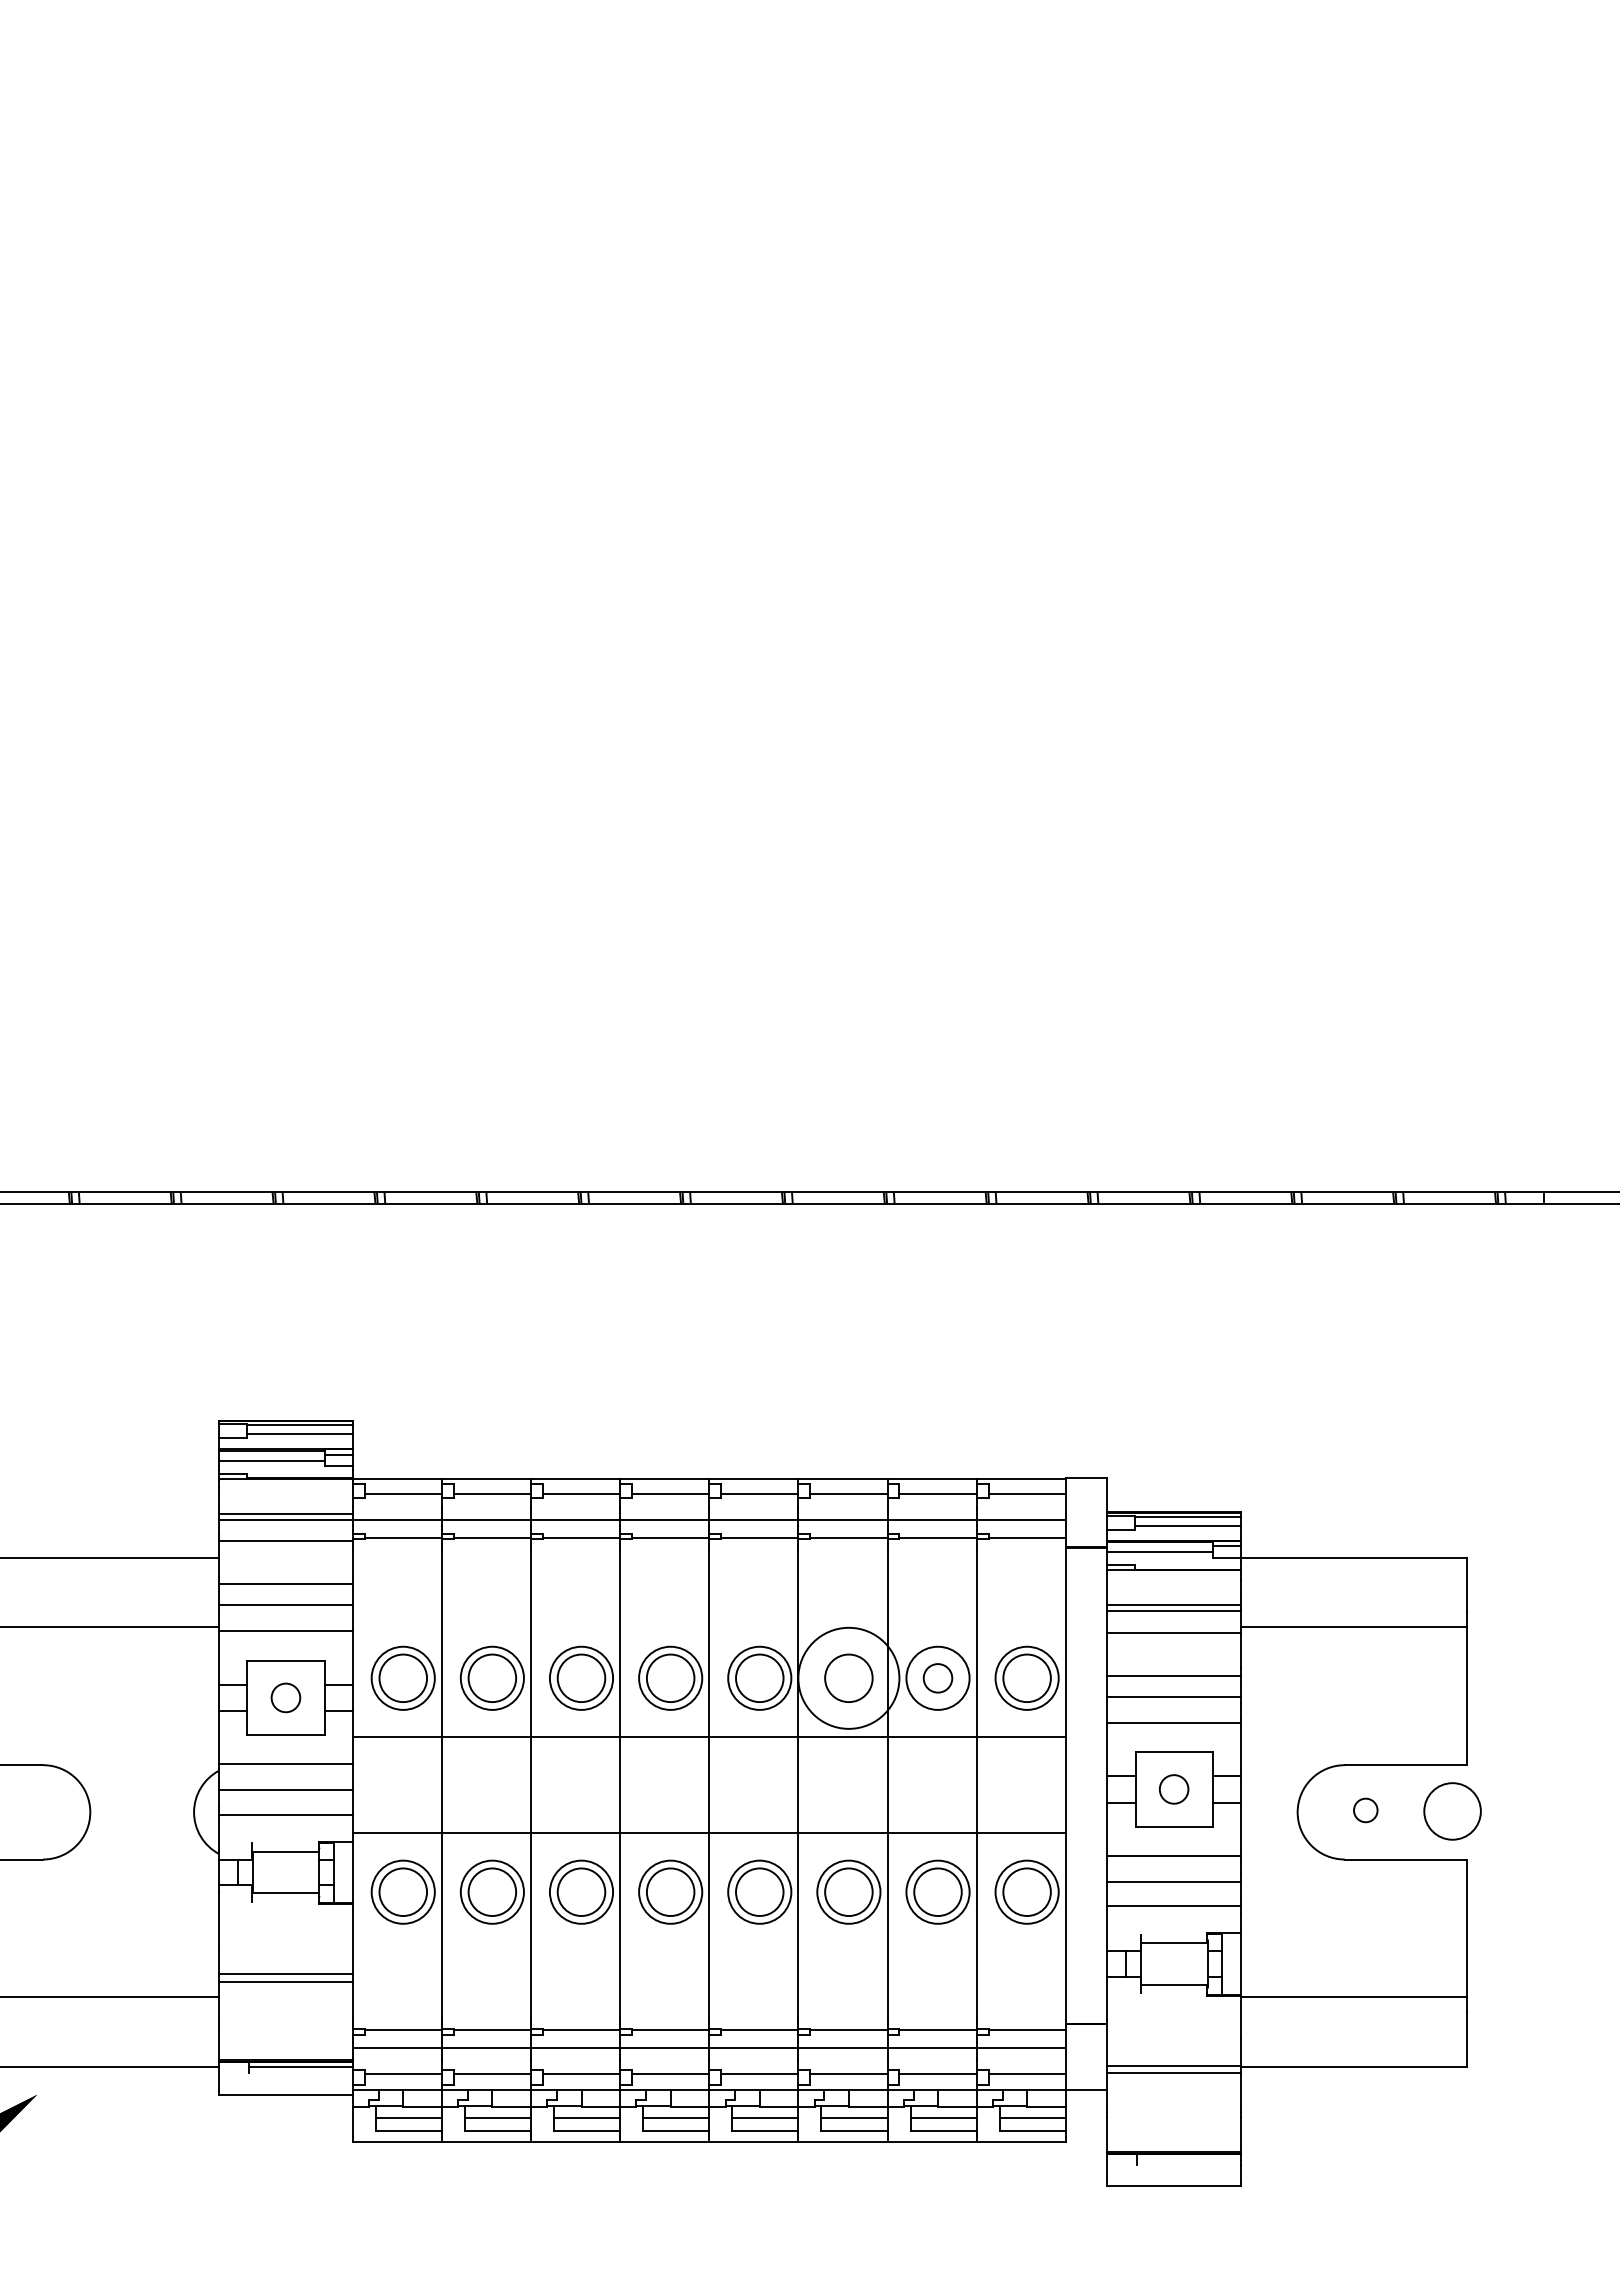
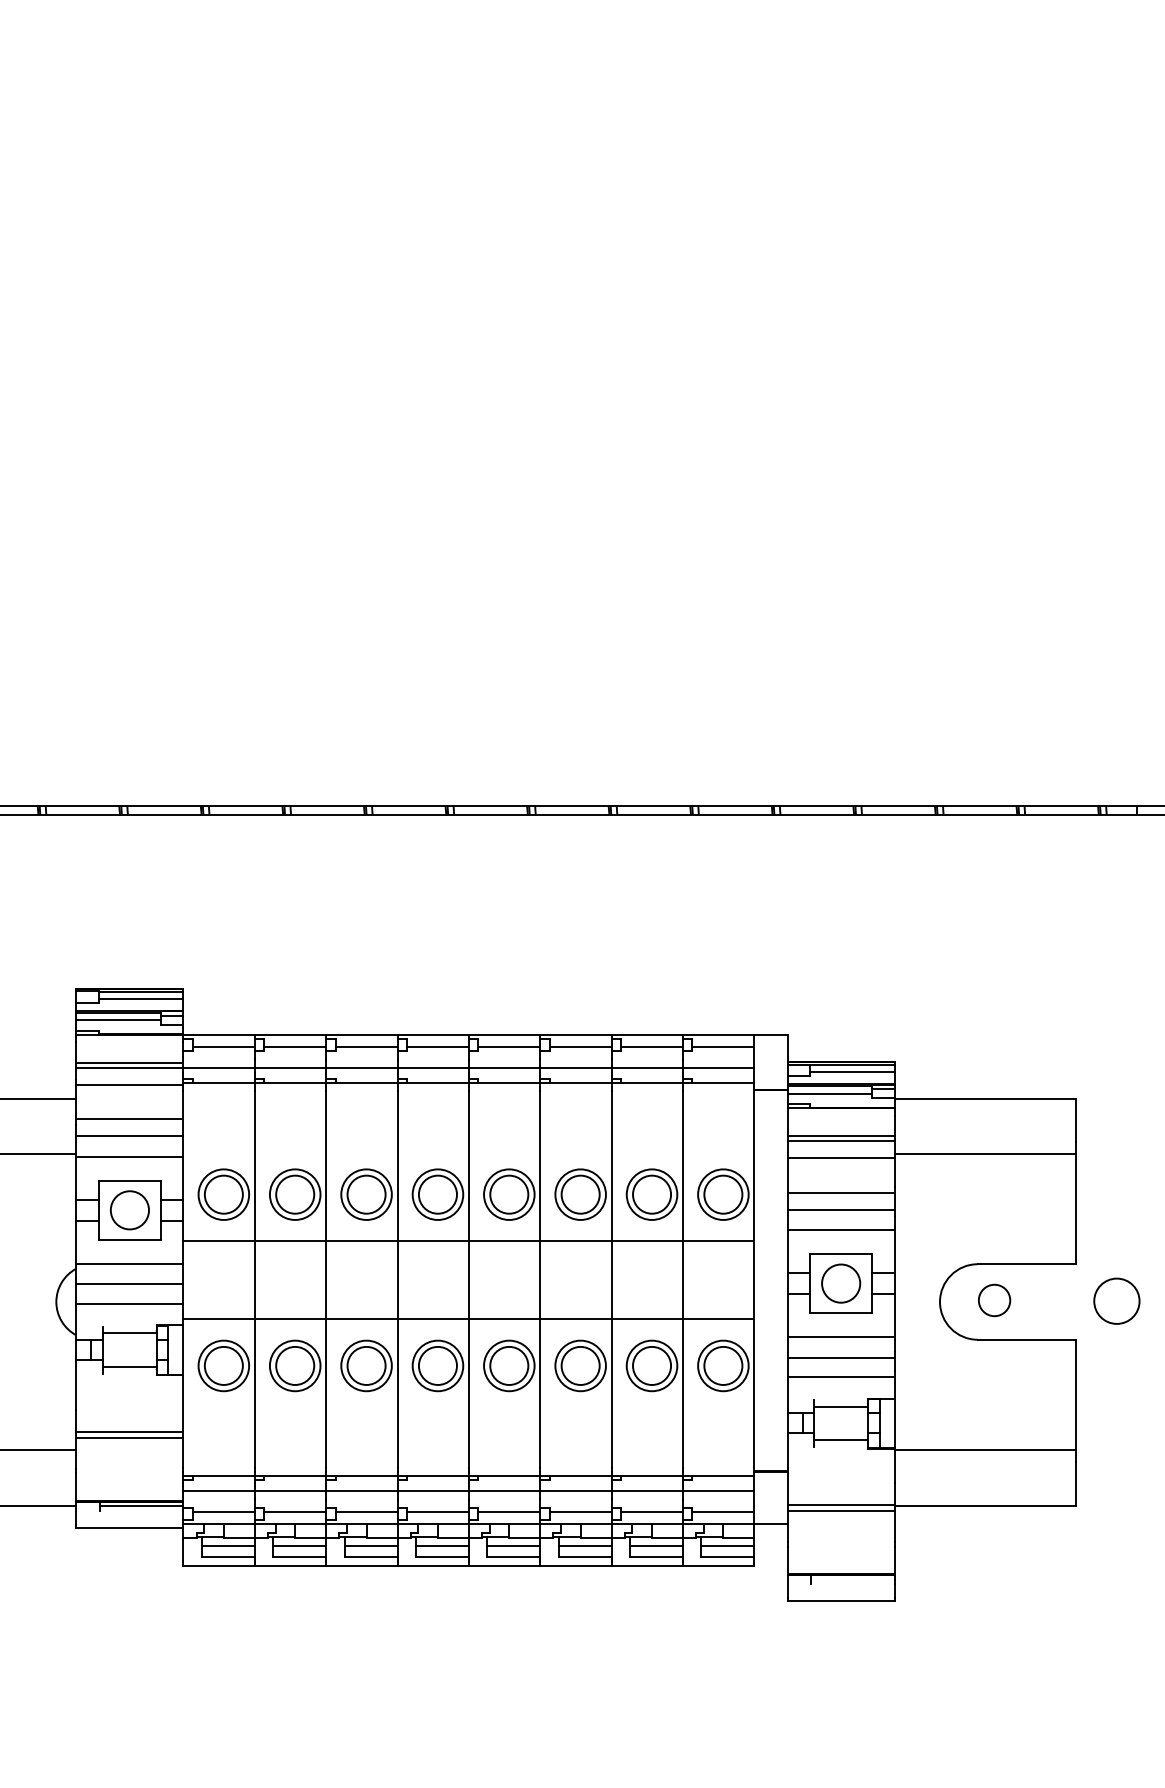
circle: (848, 1677) -> (580, 1194), size x0.62
circle: (937, 1678) -> (651, 1194), size x1.67
circle: (285, 1697) -> (129, 1210), size x1.67
circle: (1173, 1789) -> (840, 1283), size x1.67
circle: (1365, 1810) -> (994, 1300), size x1.67
circle: (1452, 1811) -> (1116, 1301), moved

